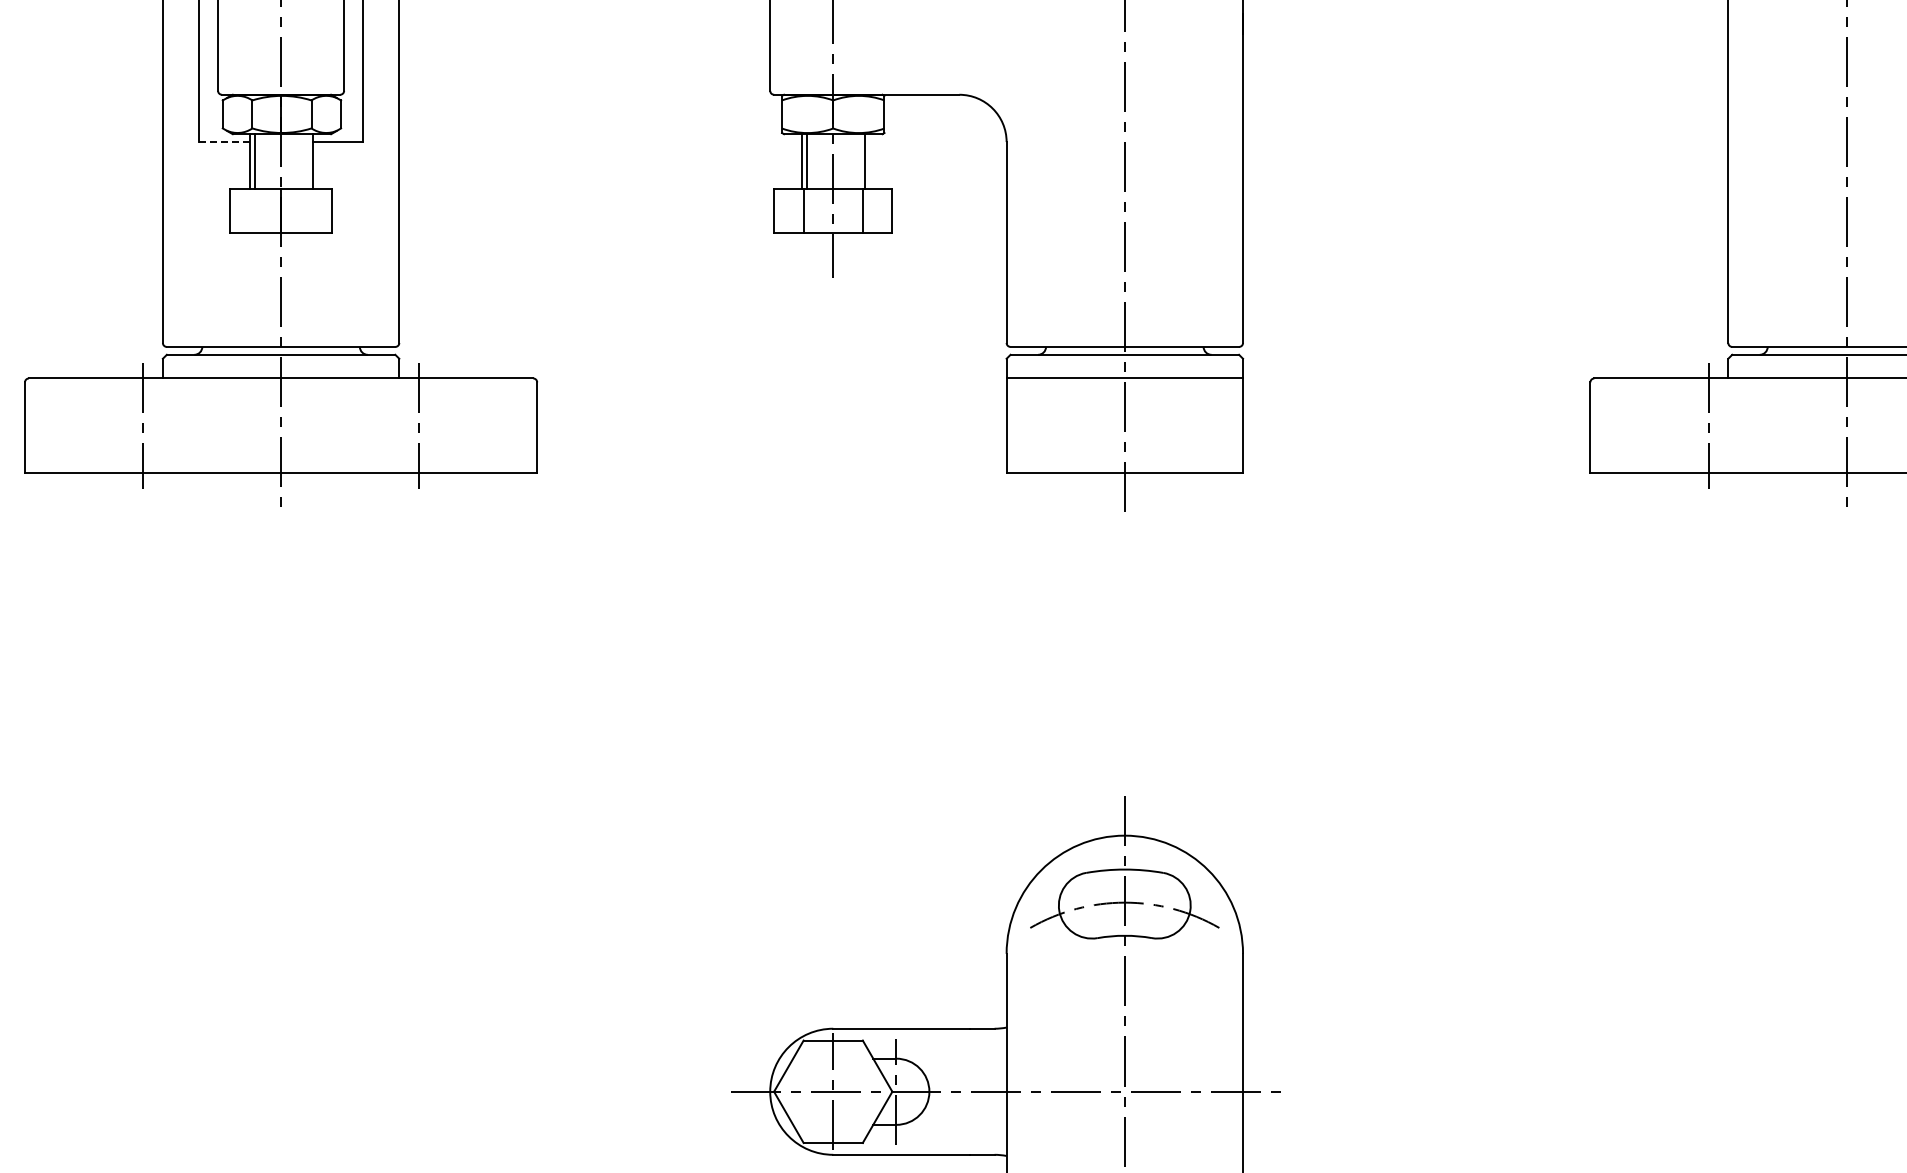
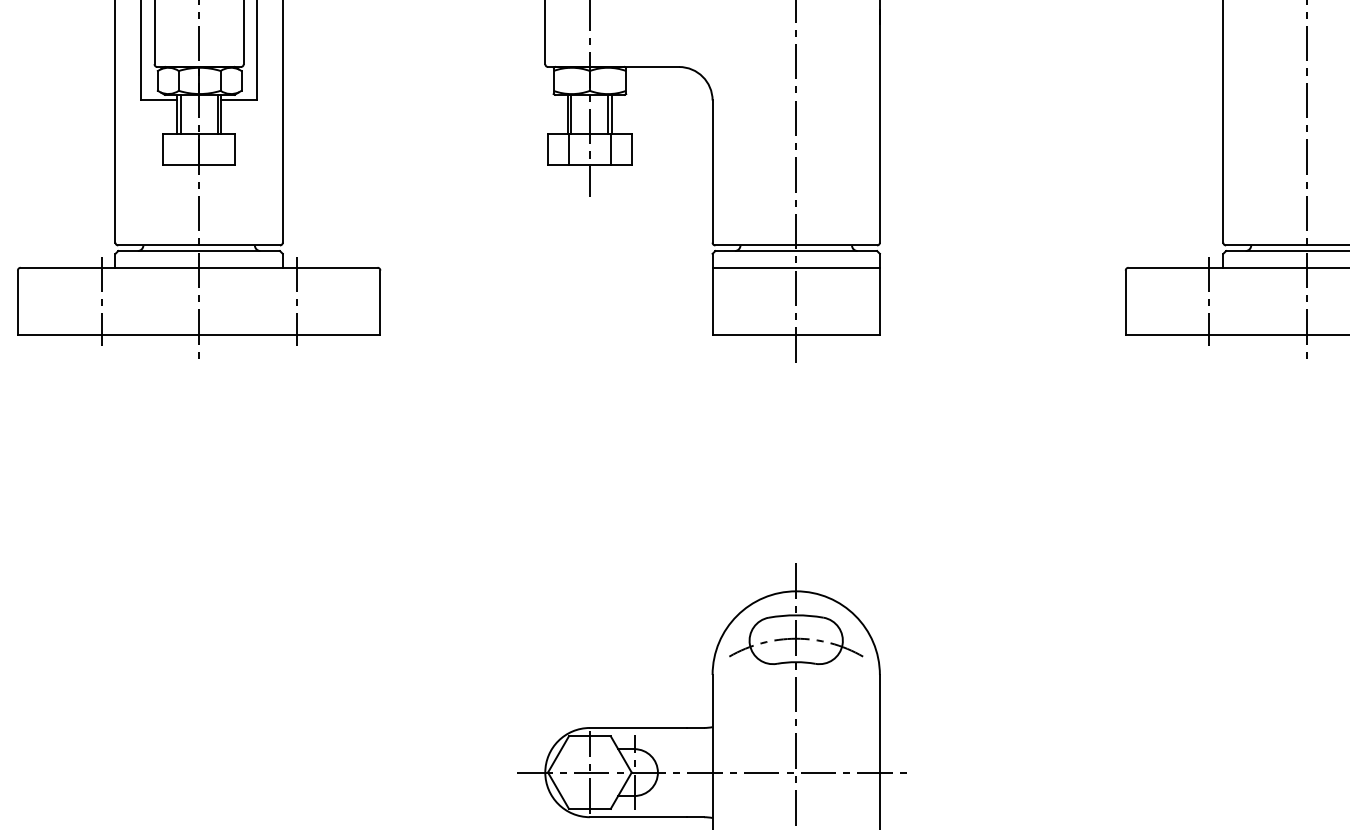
line: (223, 142) -> (158, 100), dashed -> solid
line: (307, 161) -> (217, 114), added
line: (859, 161) -> (608, 114), added

